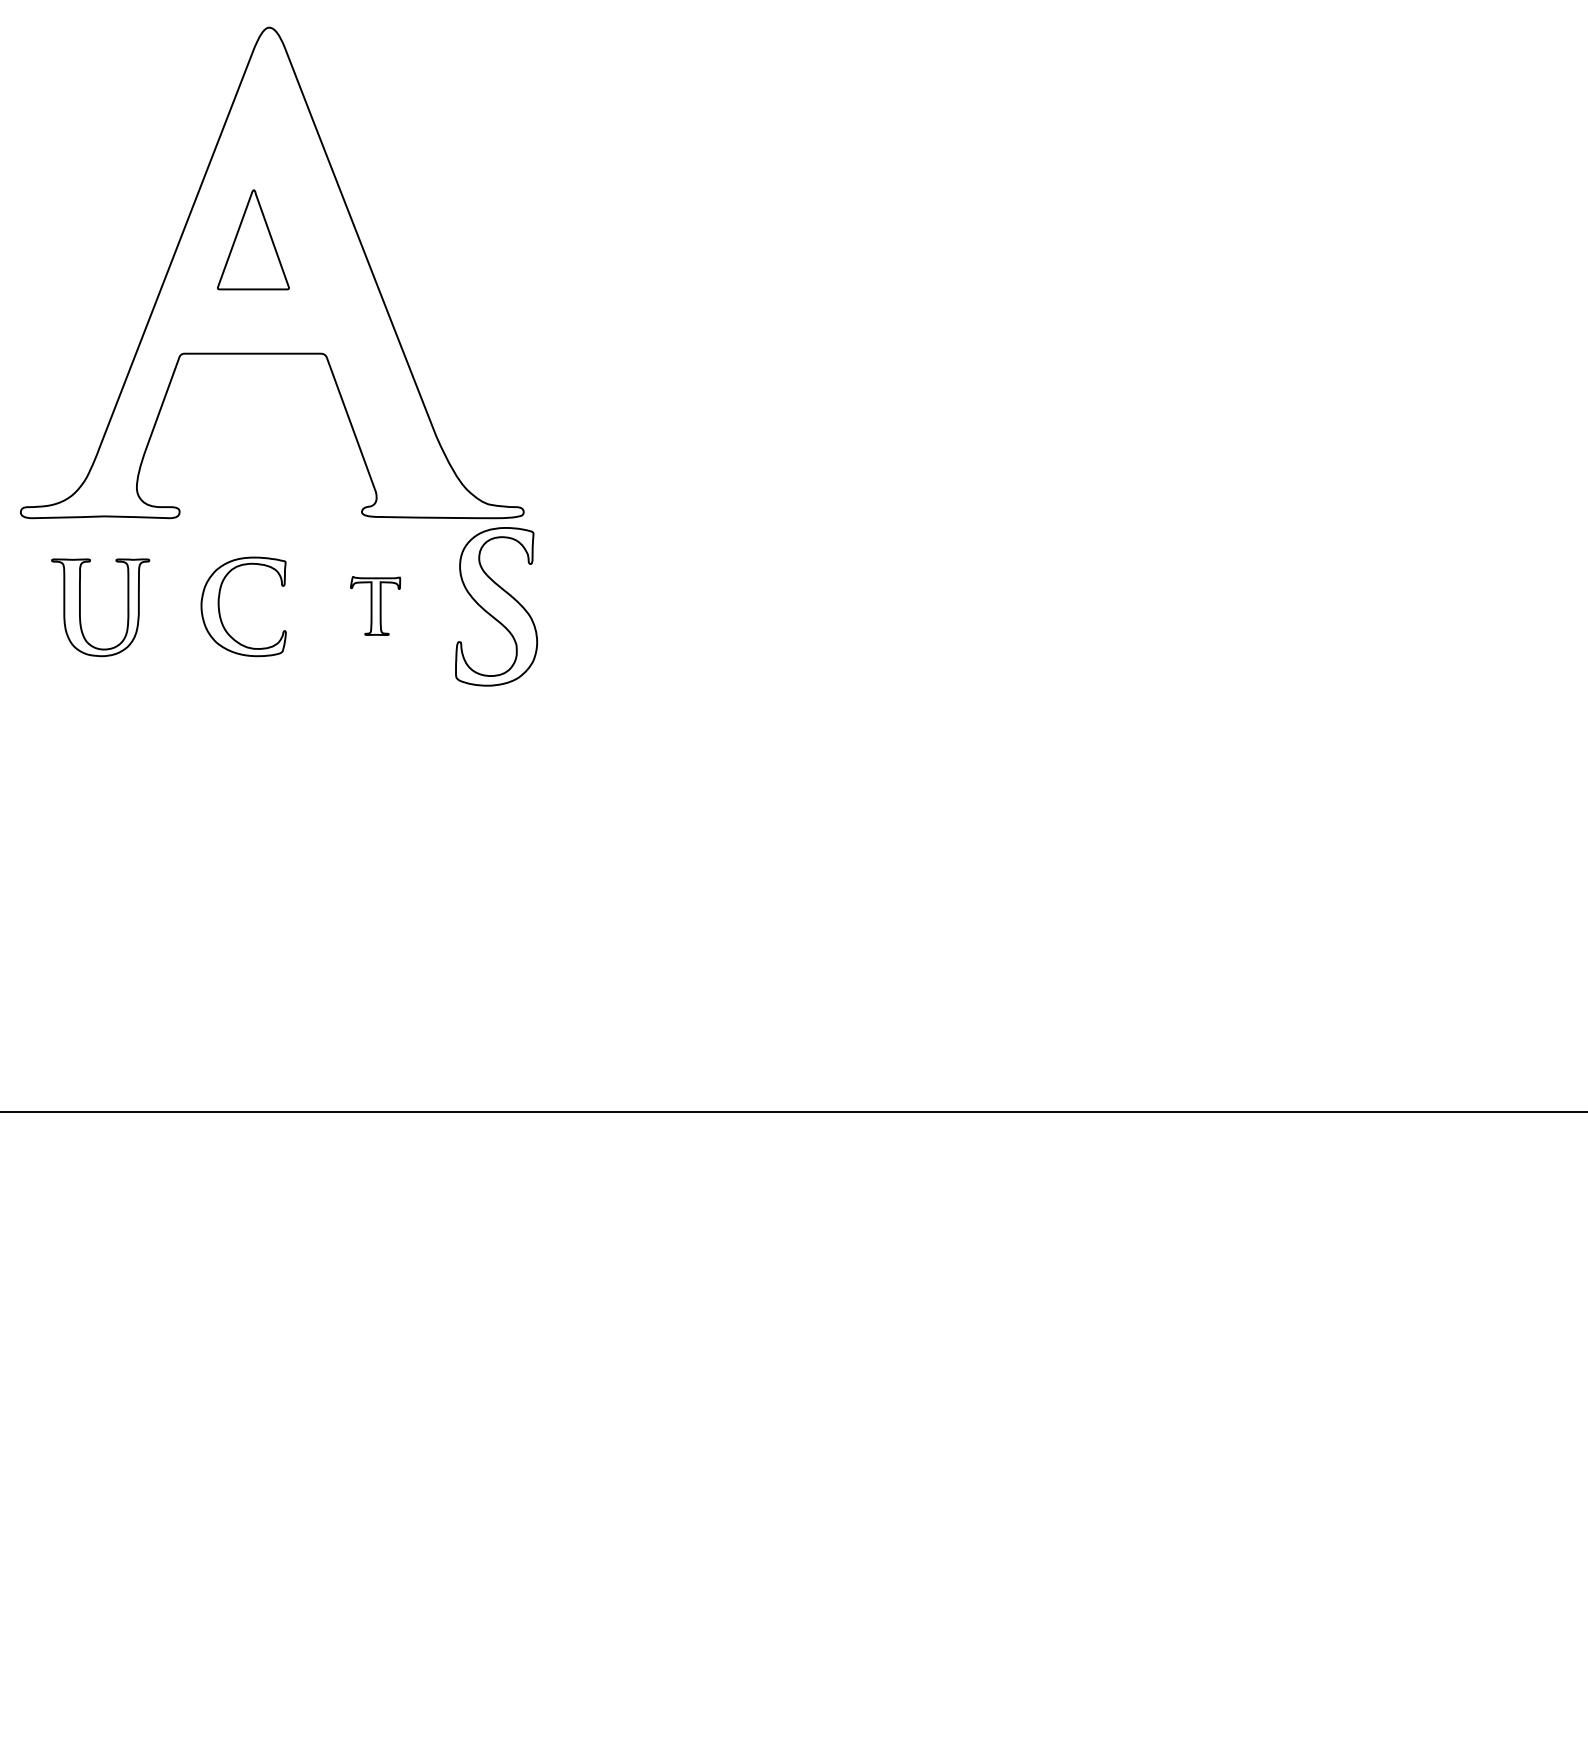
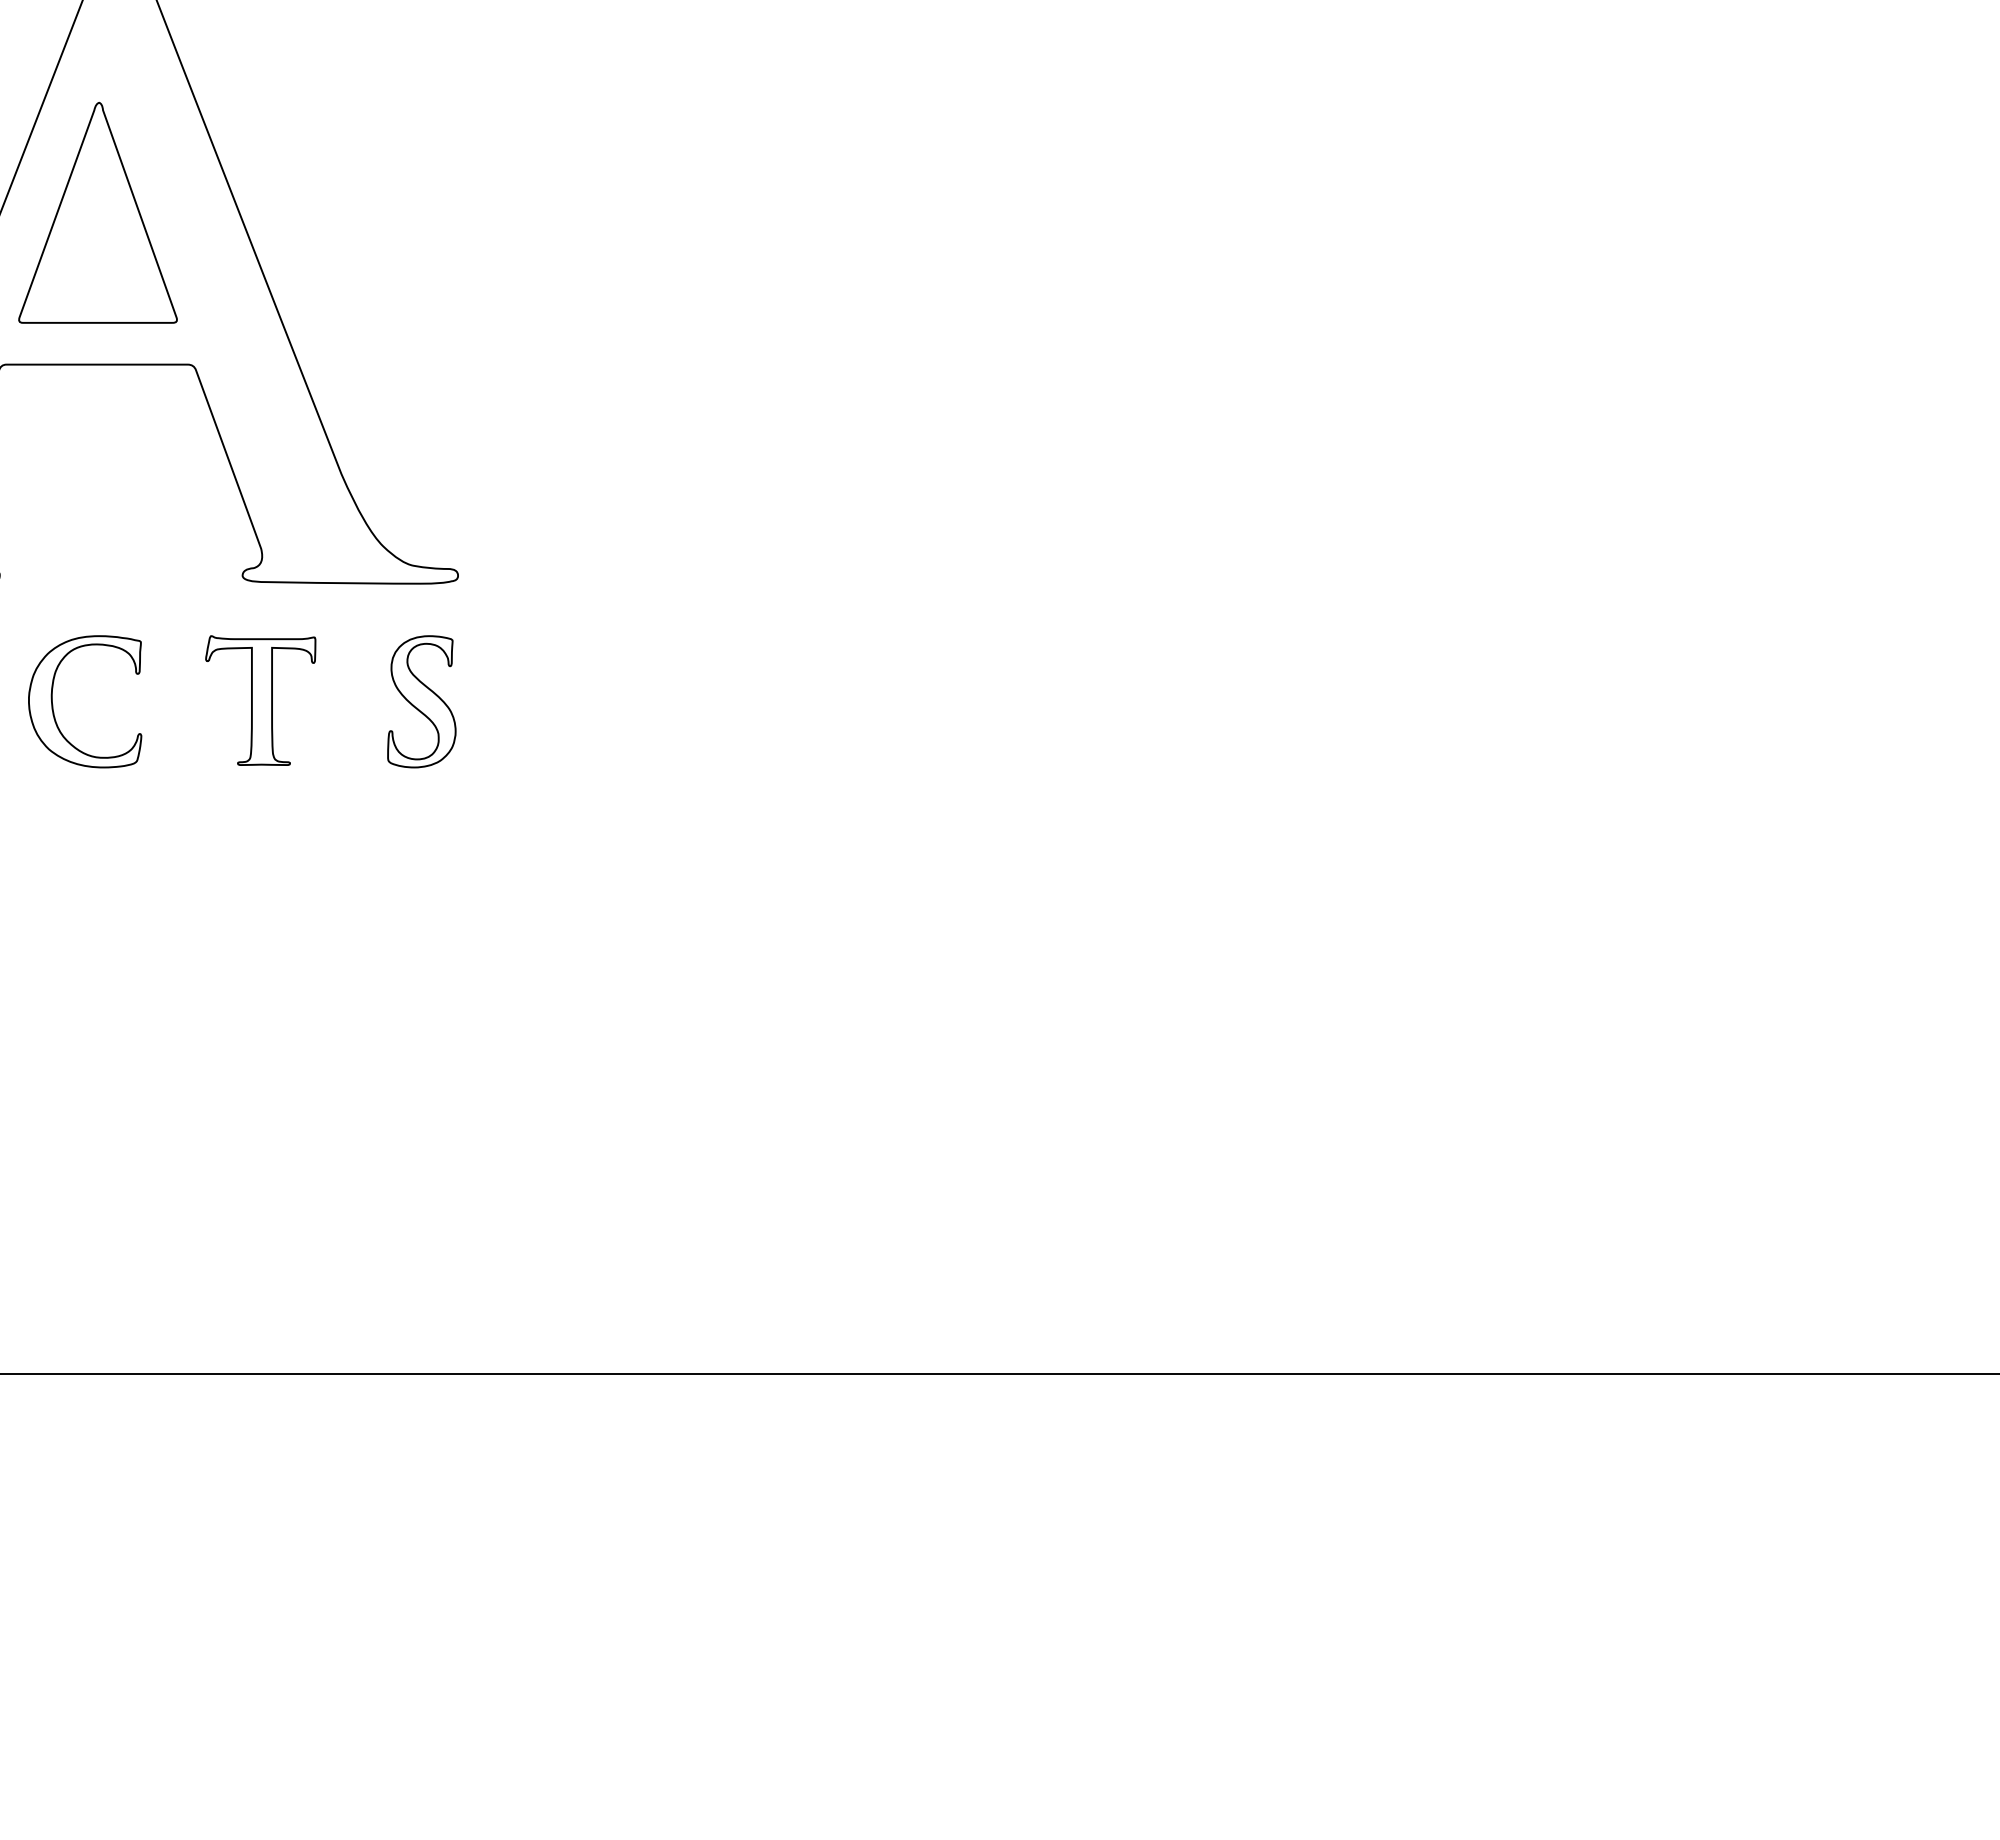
part: (253, 239) -> (98, 212), size x1.67
part: (375, 605) -> (260, 699), size x1.67
part: (496, 606) -> (421, 701), size x0.62

